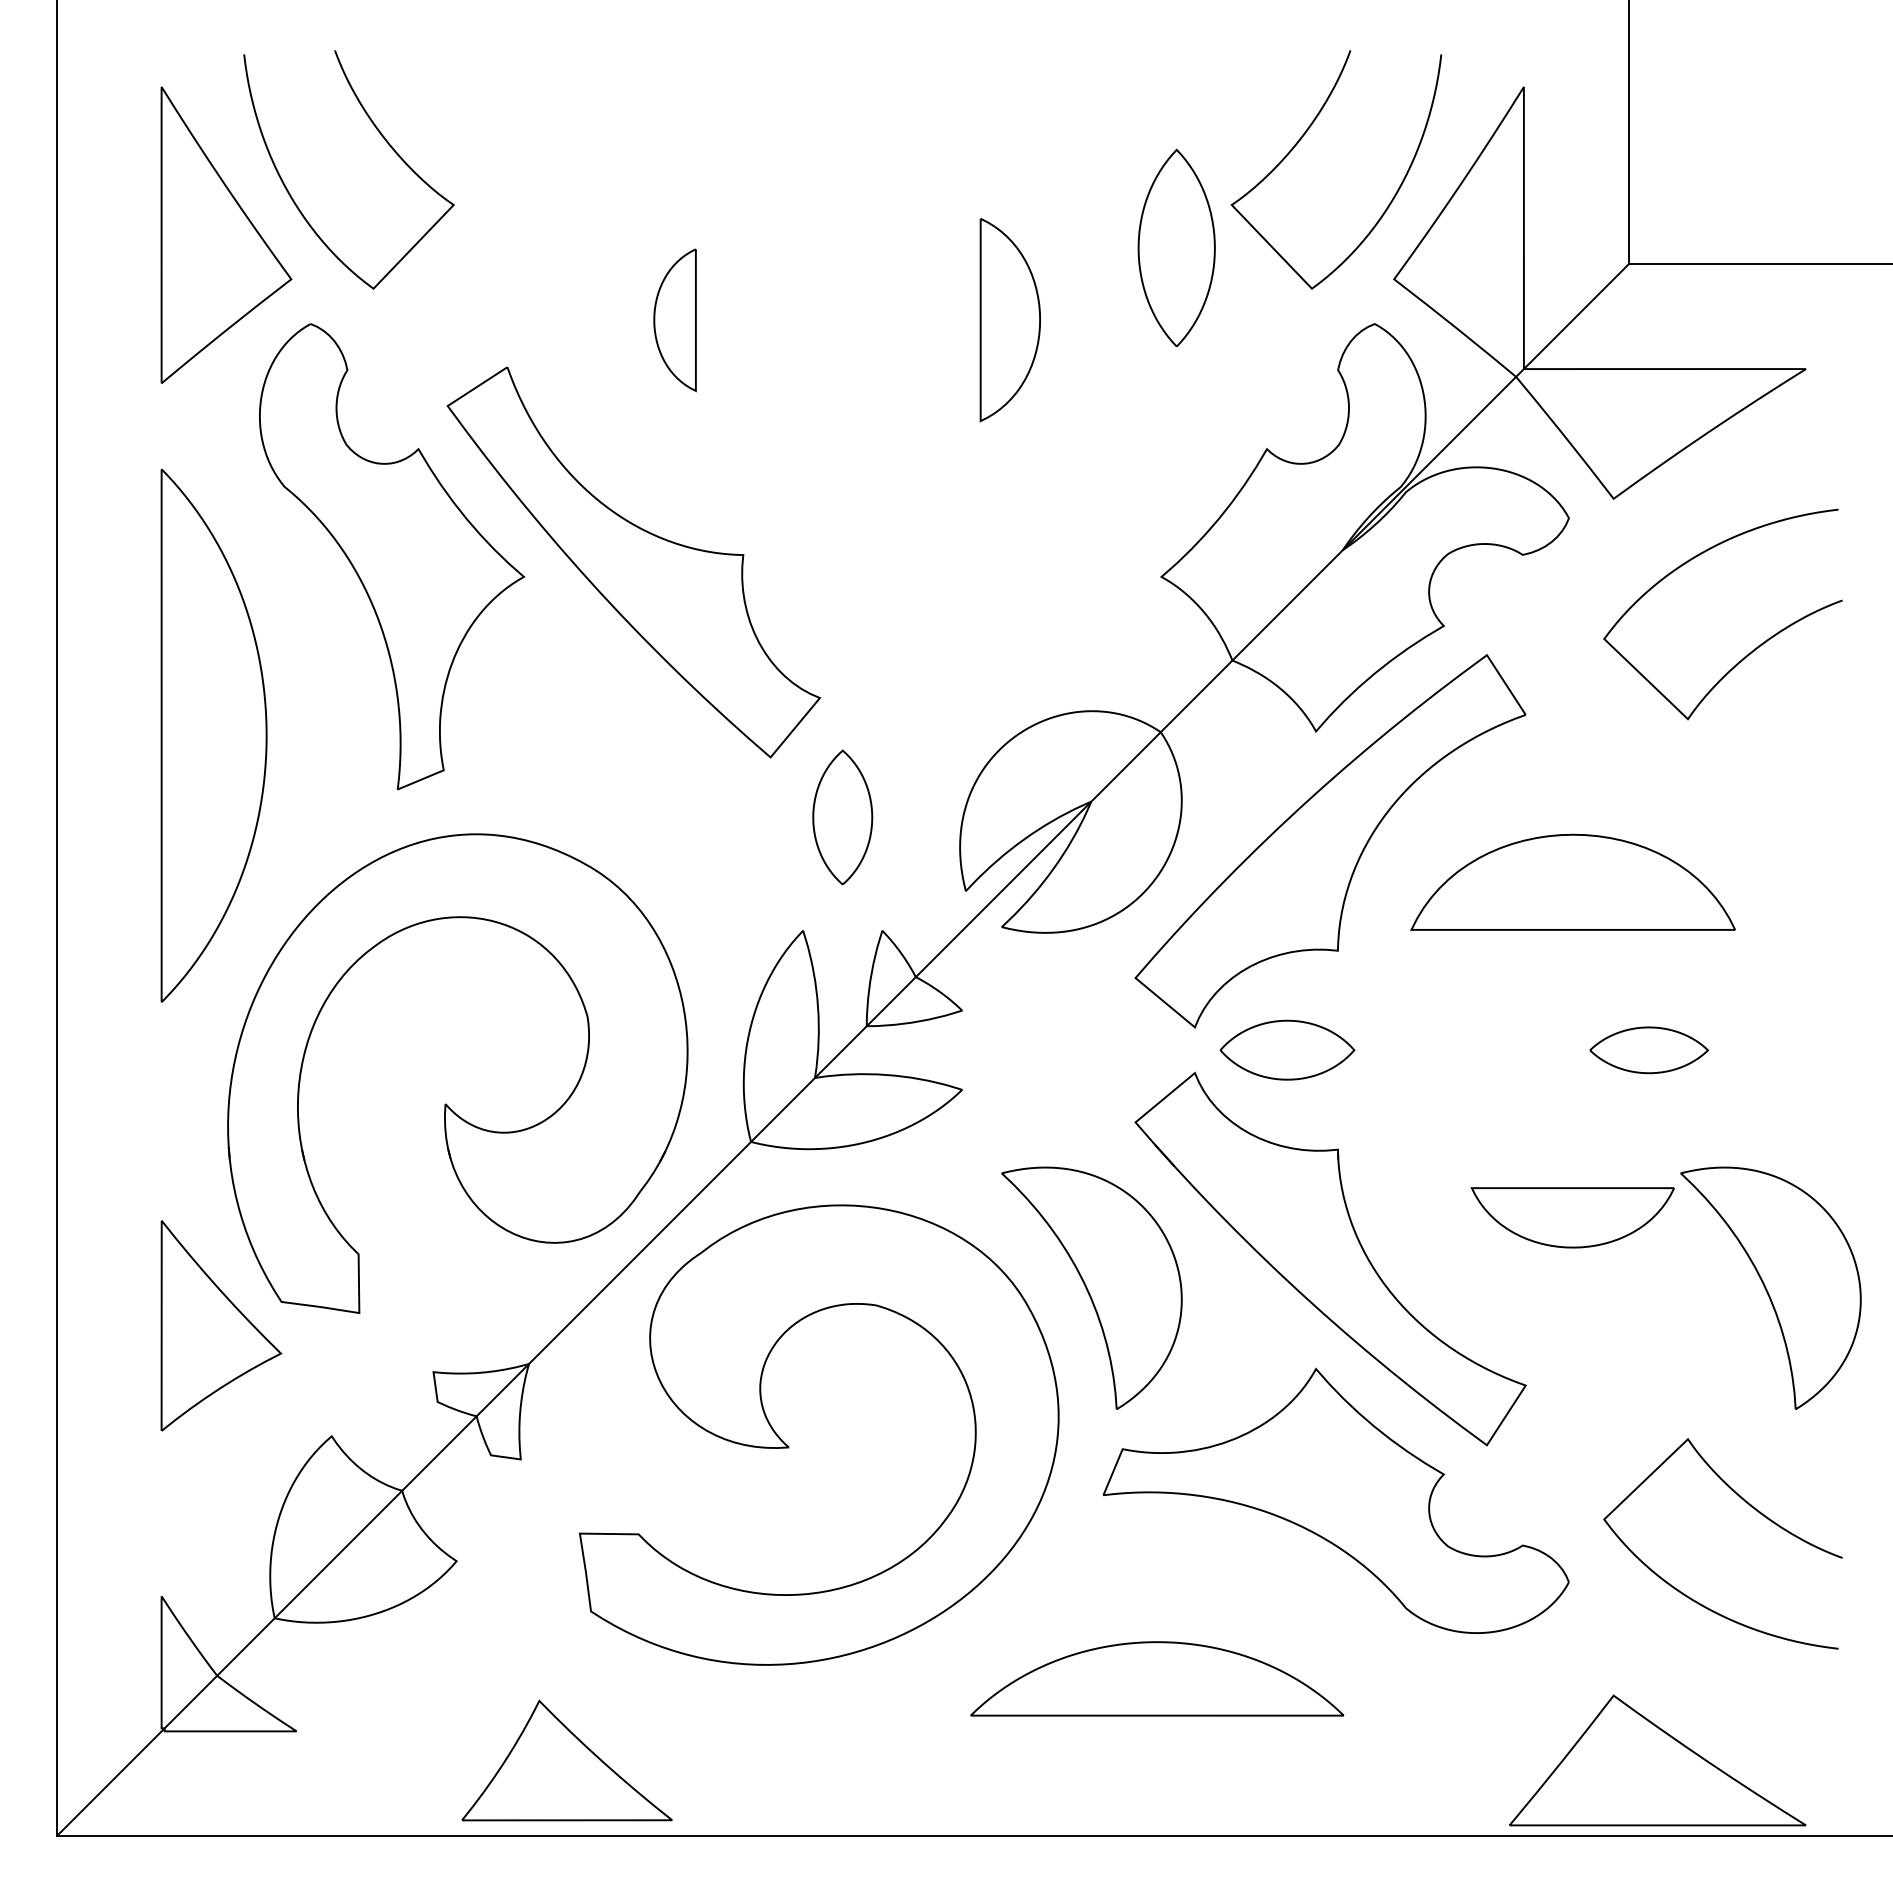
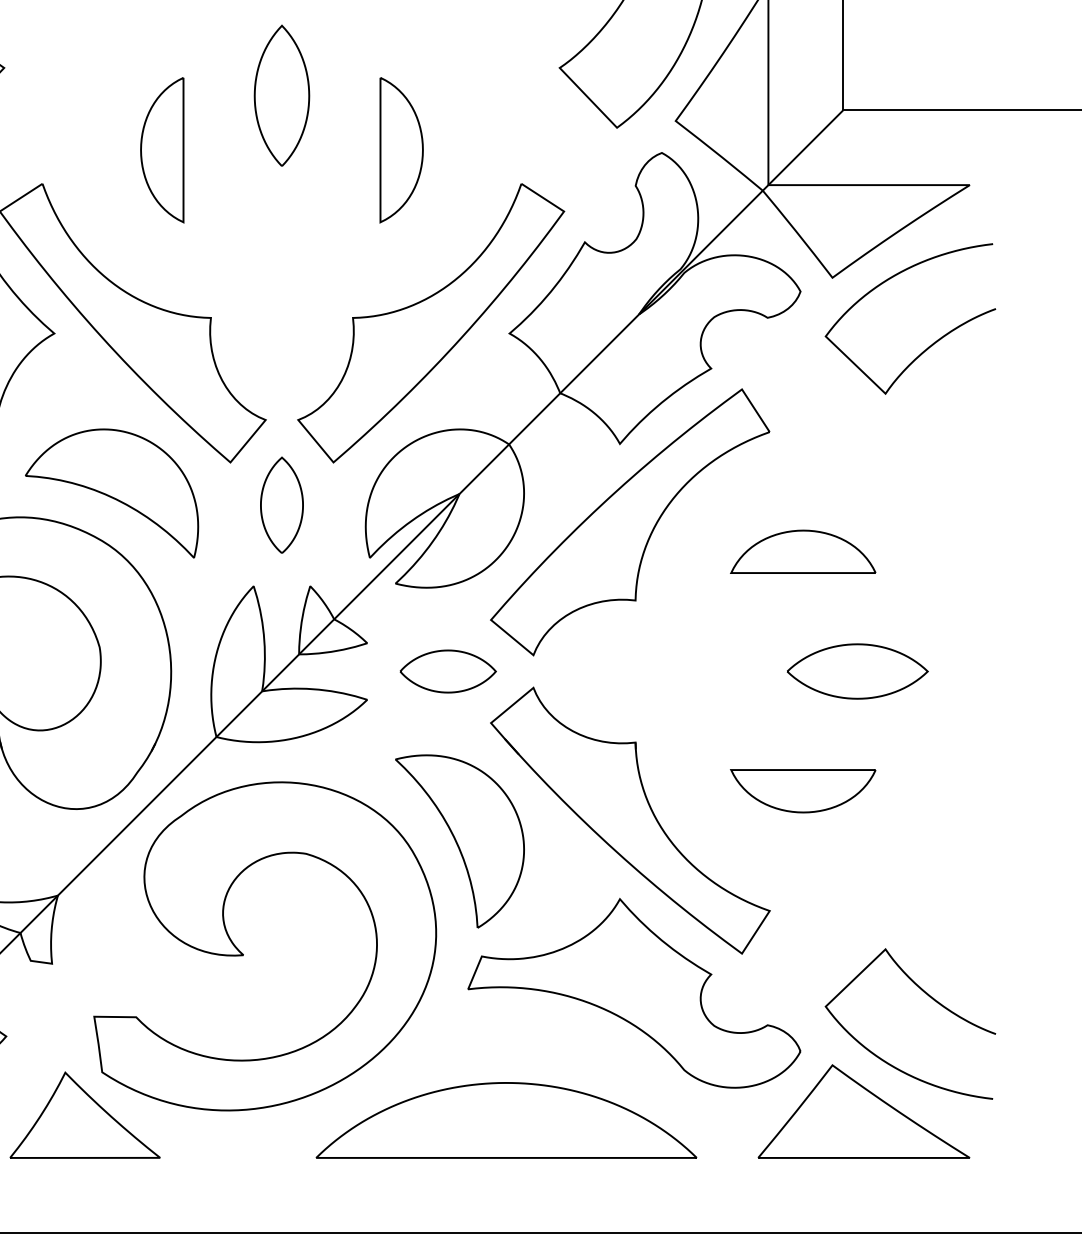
part: (1176, 247) -> (281, 95), moved
part: (674, 320) -> (161, 150), size x1.43
part: (1051, 562) -> (431, 323), added
curve: (1749, 652) -> (929, 346), moved
part: (604, 800) -> (111, 493), added
part: (1572, 882) -> (803, 551), size x0.62
part: (1287, 1049) -> (448, 671), moved
part: (1649, 1050) -> (858, 671), size x1.67
part: (1770, 1287) -> (944, 840), removed
part: (1157, 1678) -> (506, 1120), size x1.43
part: (566, 1760) -> (84, 1115), moved
part: (1657, 1760) -> (863, 1111), moved

